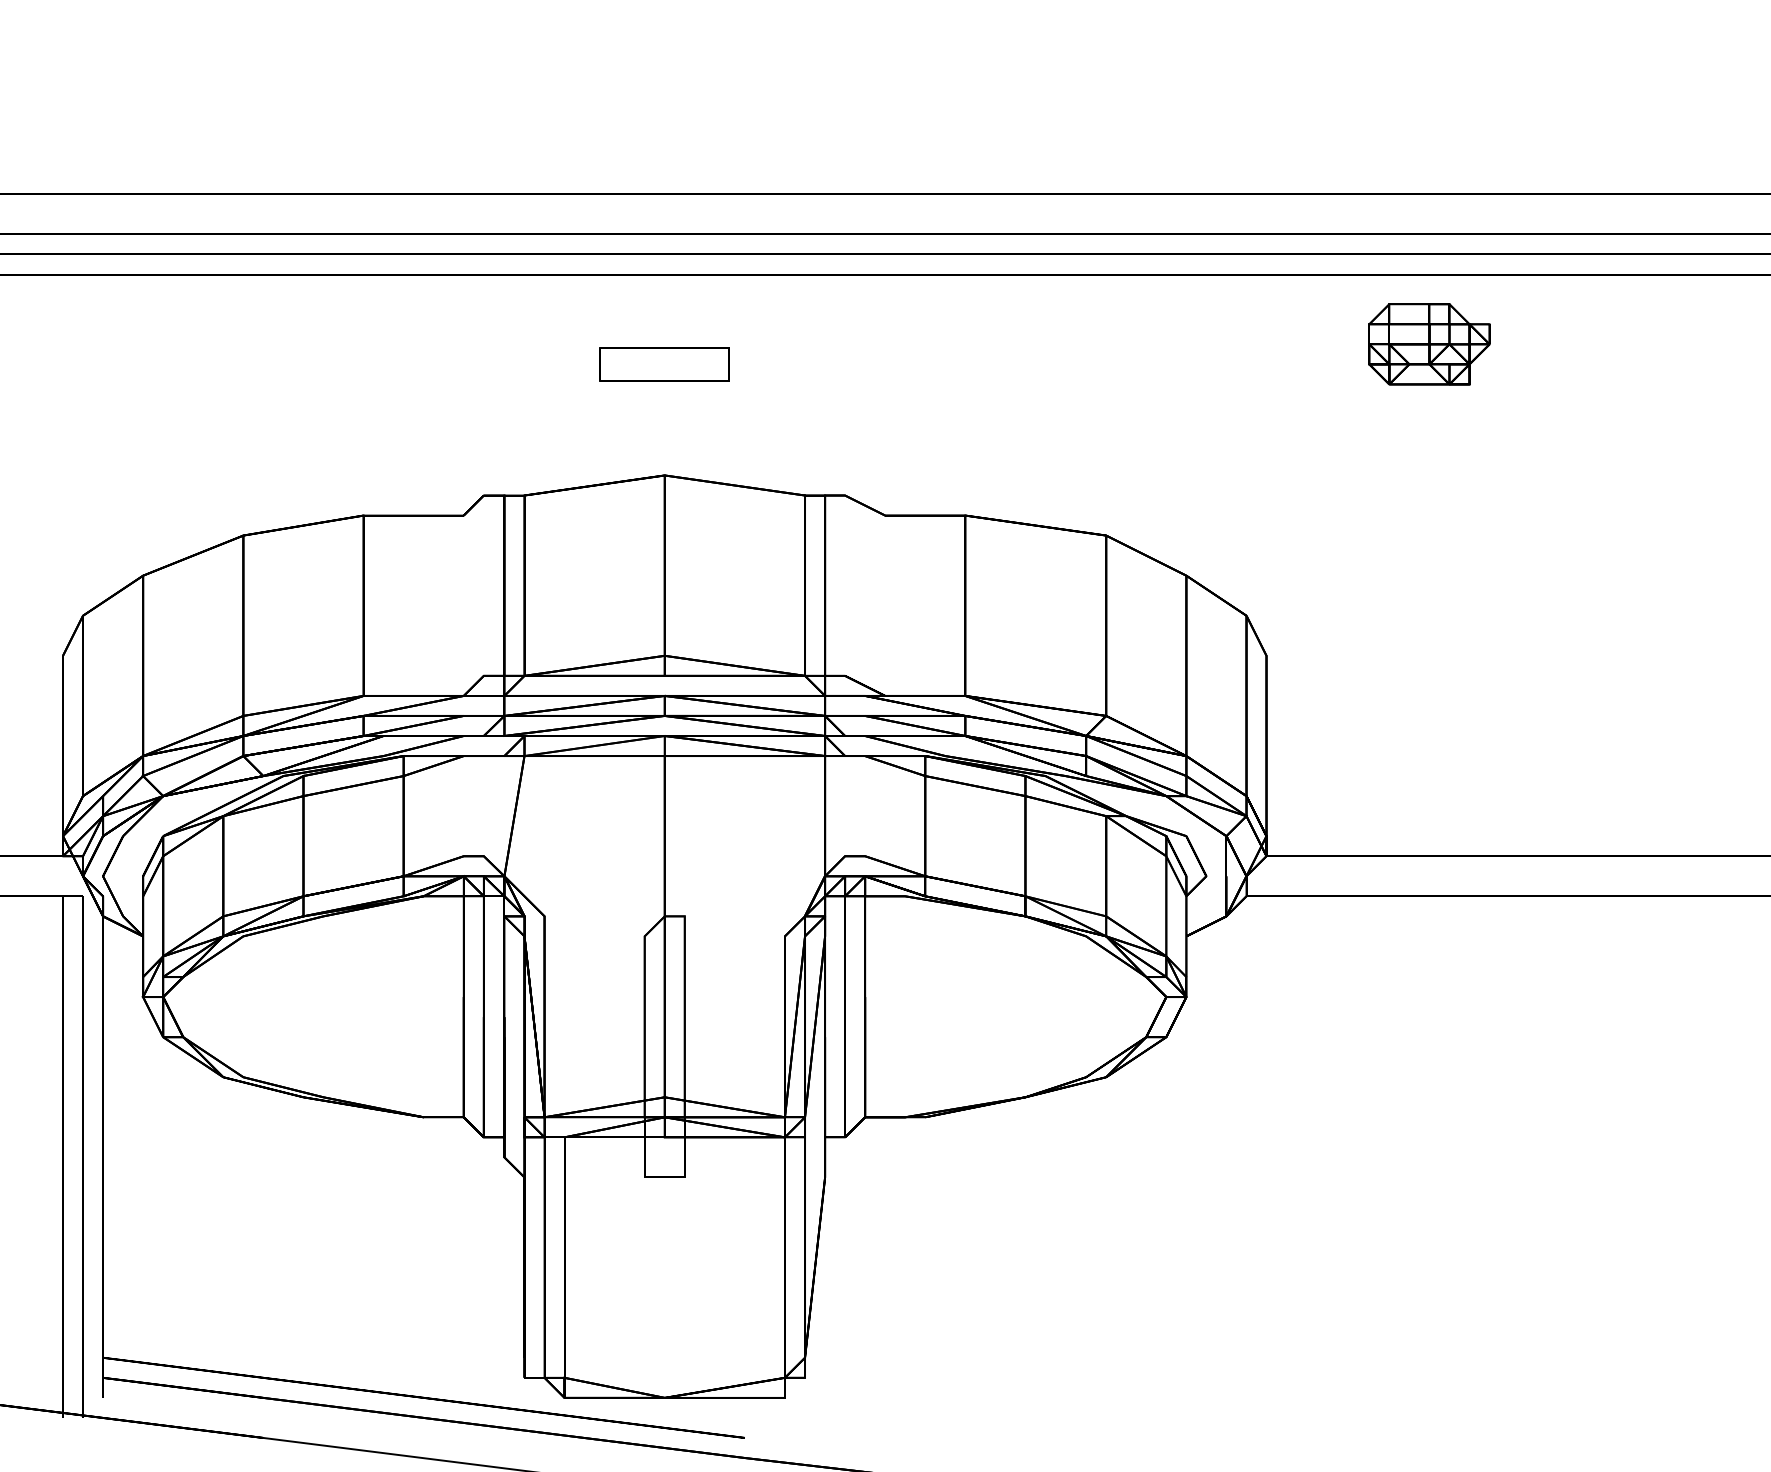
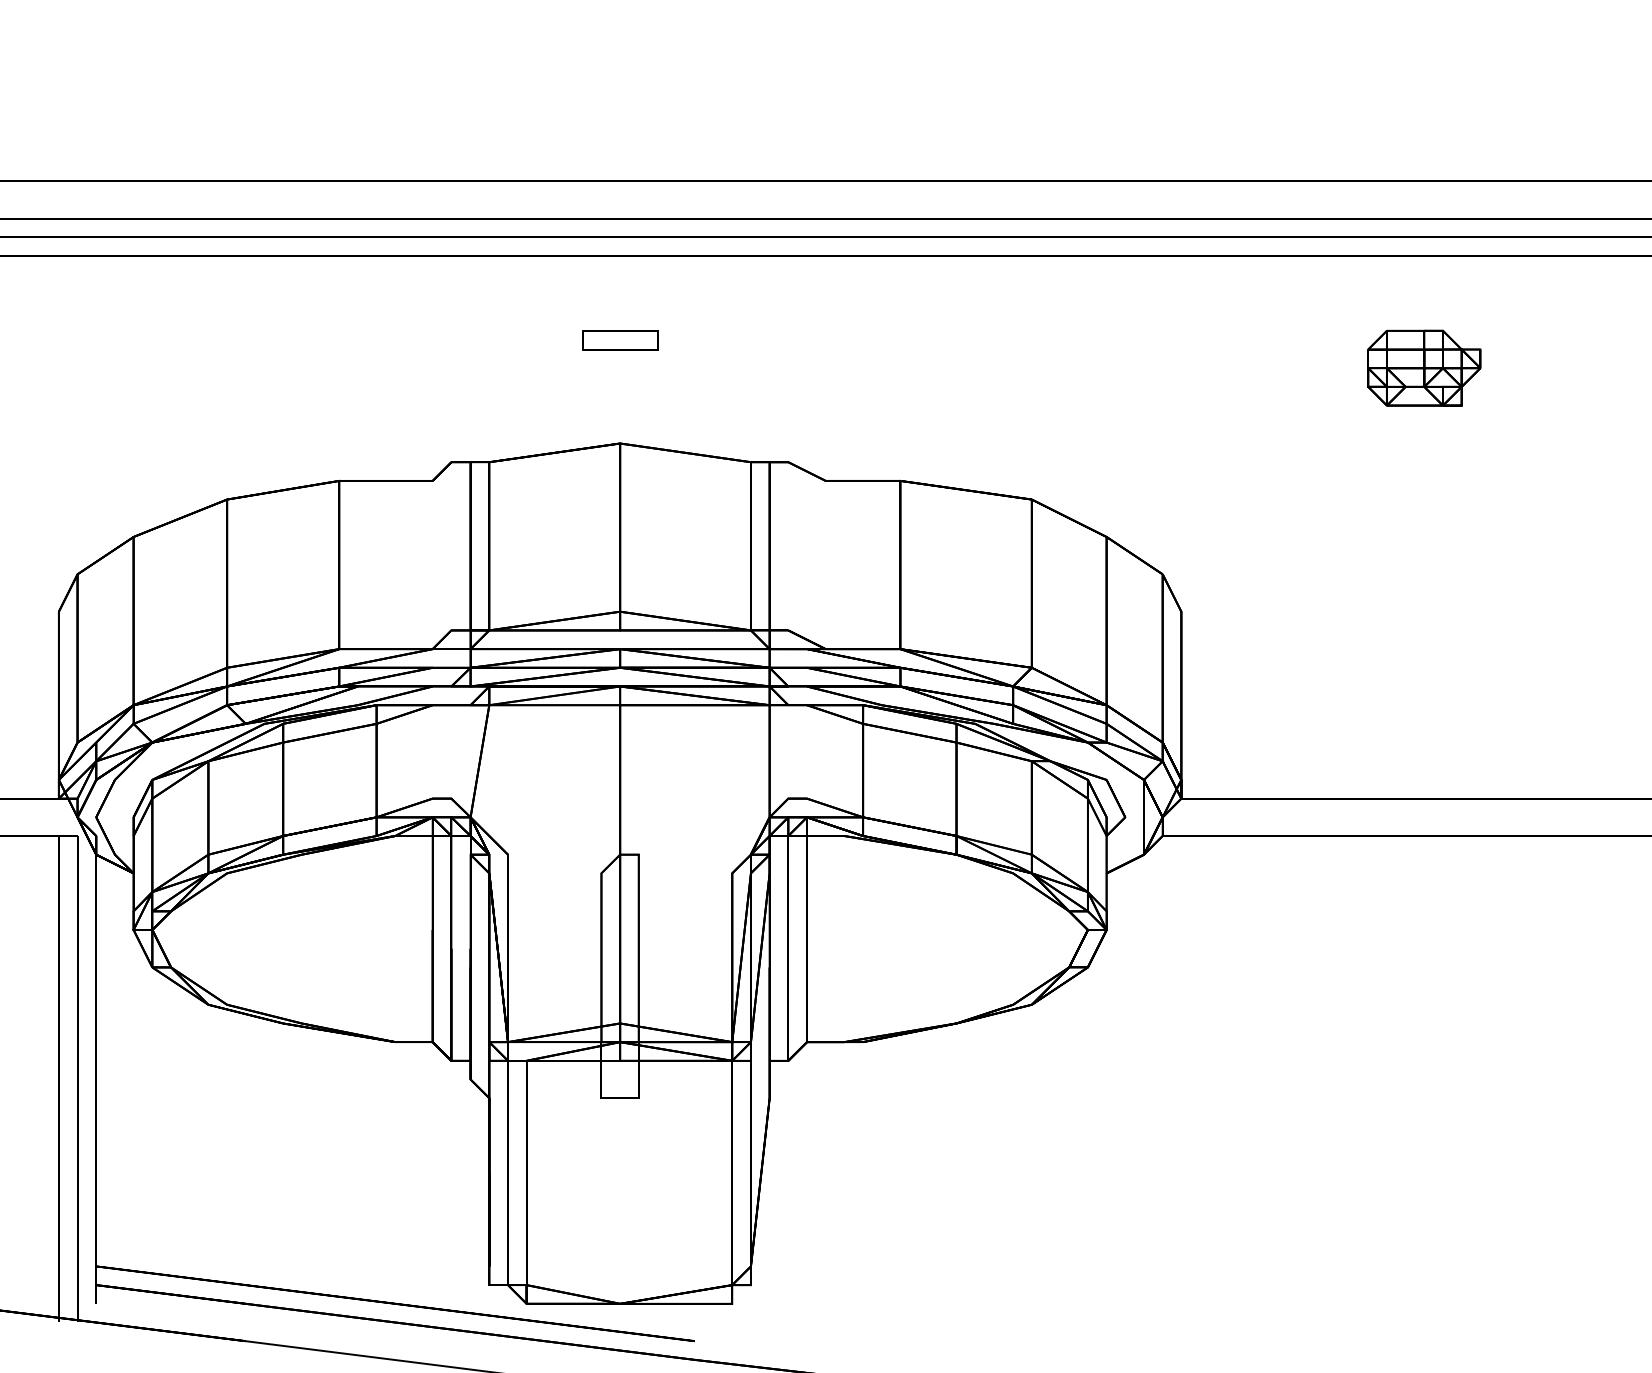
part: (1429, 343) -> (1424, 367), moved
part: (665, 365) -> (620, 340), size x0.62

